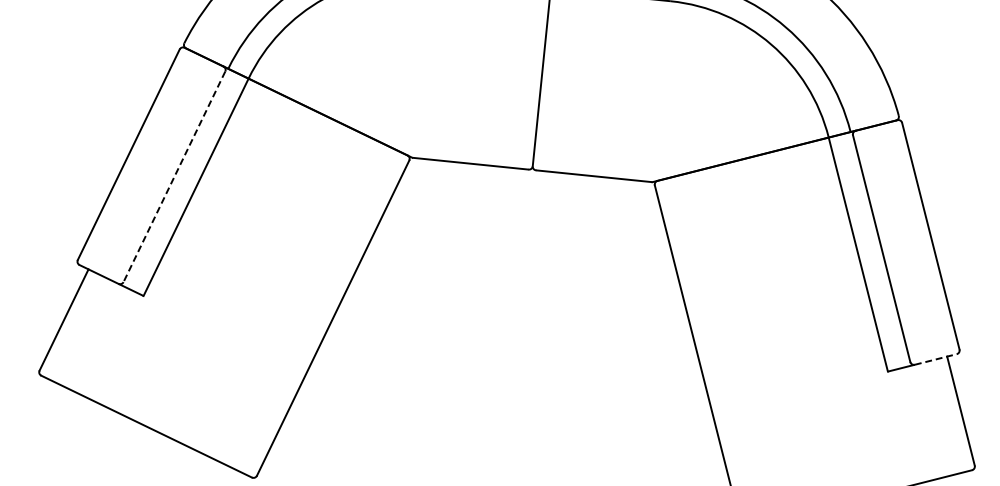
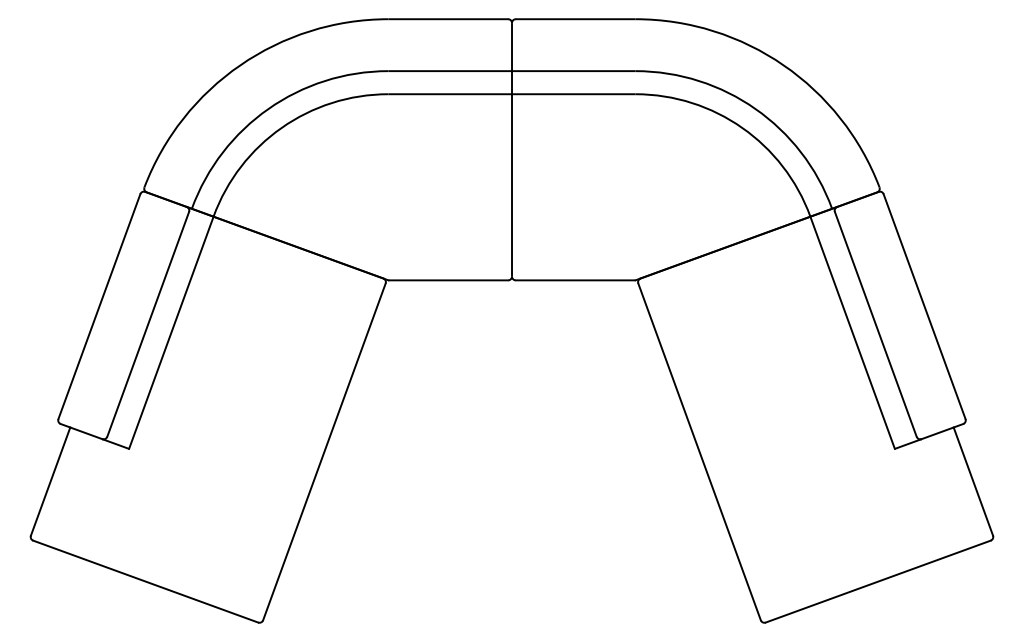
line: (174, 176) -> (148, 324), dashed -> solid
line: (935, 359) -> (942, 431), dashed -> solid

